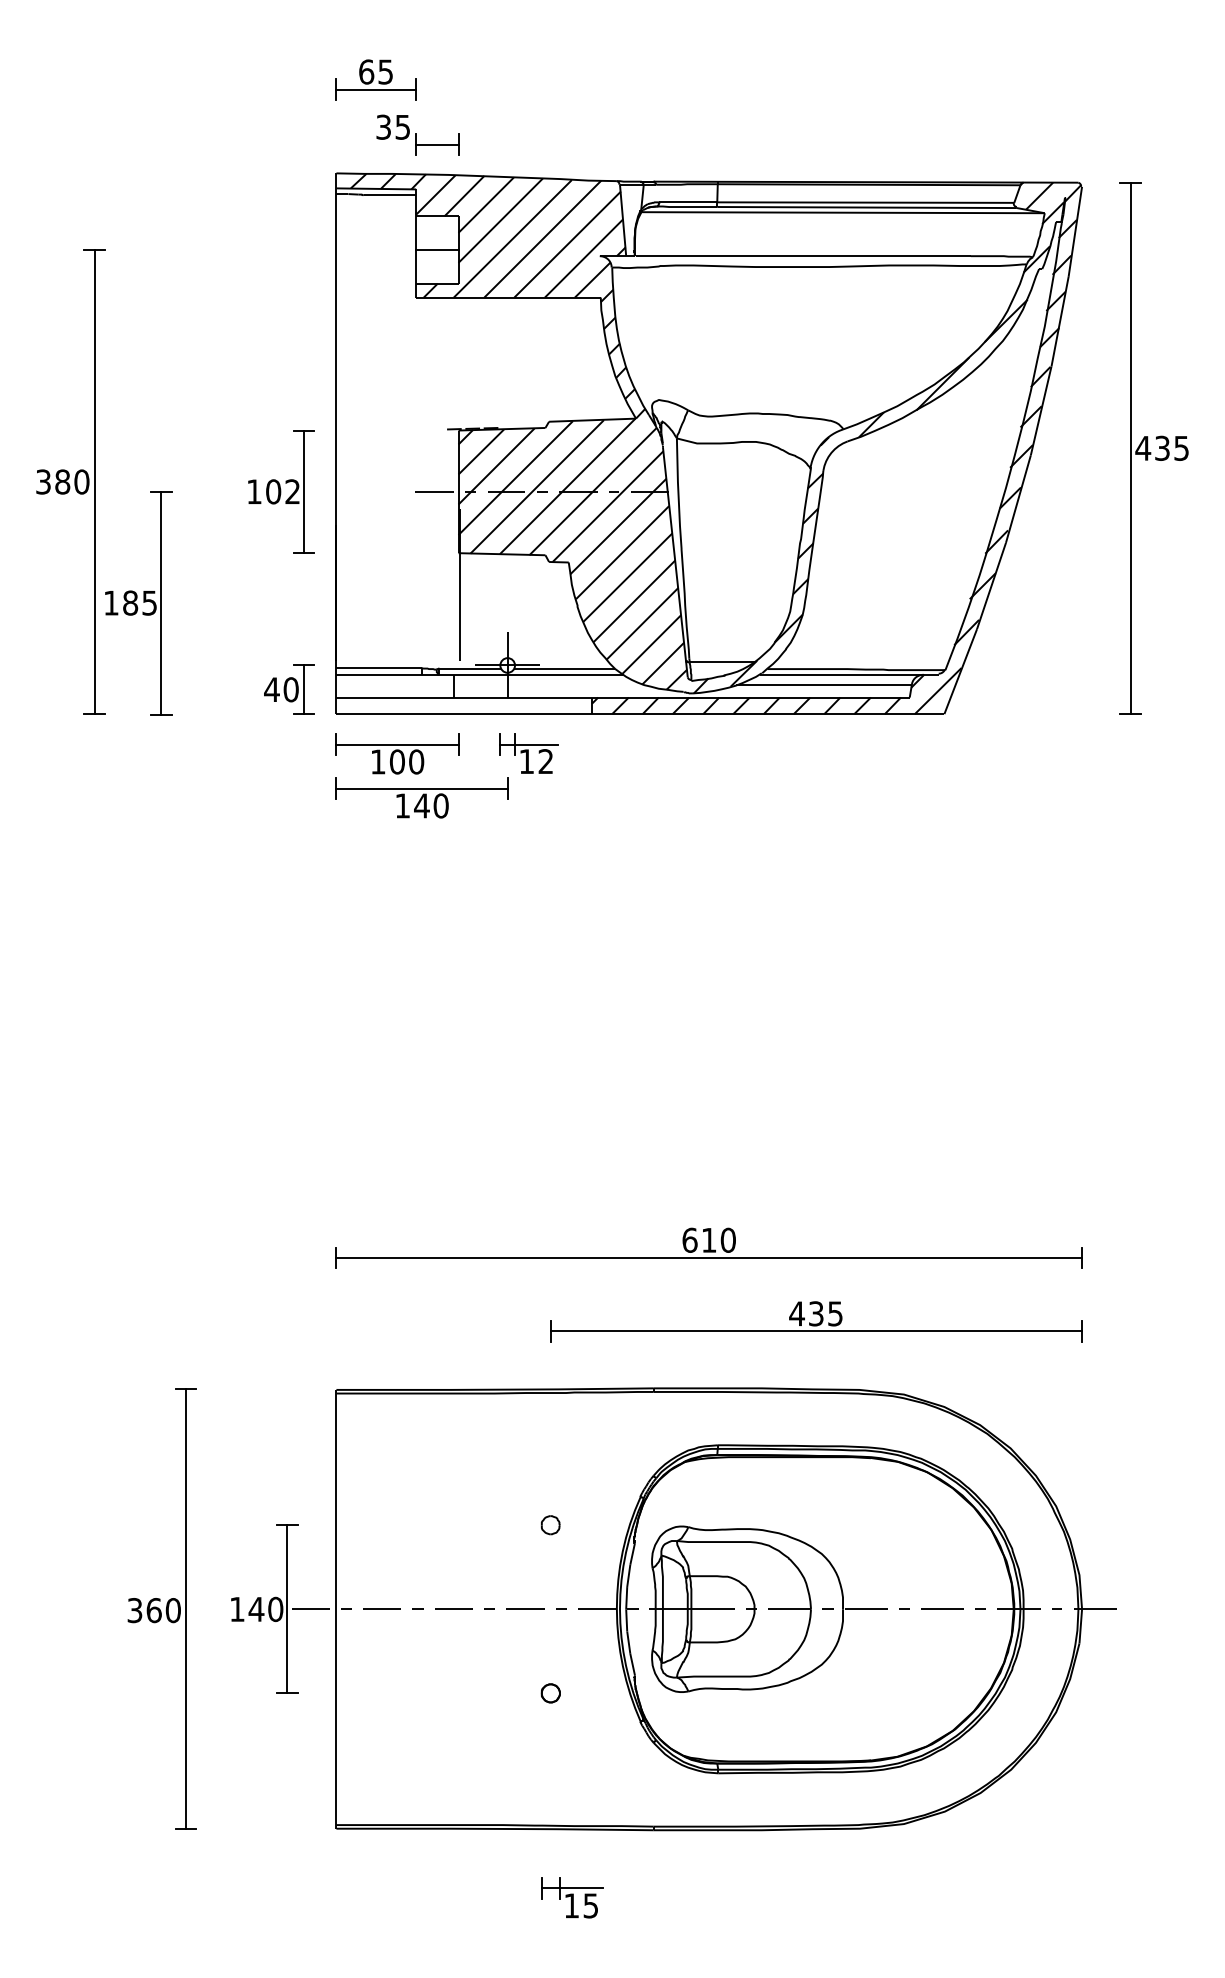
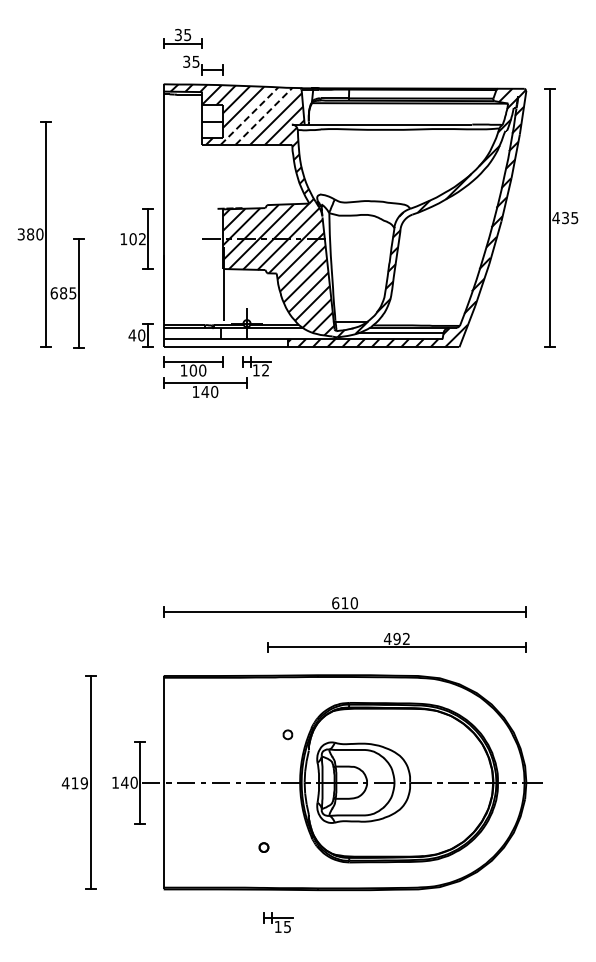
text: (366, 70) -> (178, 34), 65 -> 35
line: (512, 237) -> (249, 115), solid -> dashed
line: (543, 237) -> (264, 115), solid -> dashed
text: (109, 603) -> (53, 293), 185 -> 685
text: (825, 1312) -> (401, 638), 435 -> 492
part: (549, 1524) -> (287, 734), moved
text: (152, 1610) -> (74, 783), 360 -> 419
part: (549, 1693) -> (263, 847), moved

